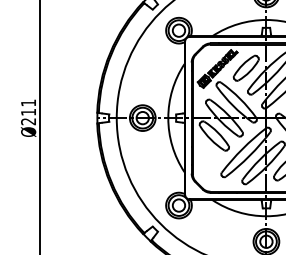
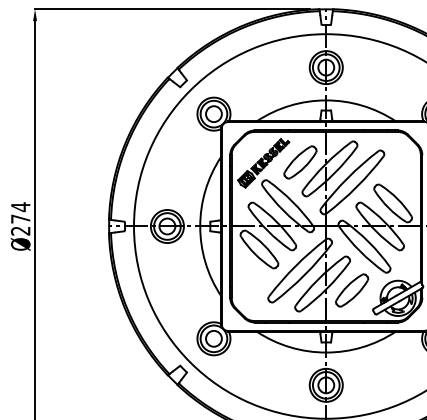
text: (28, 107) -> (20, 212), Ø211 -> Ø274

